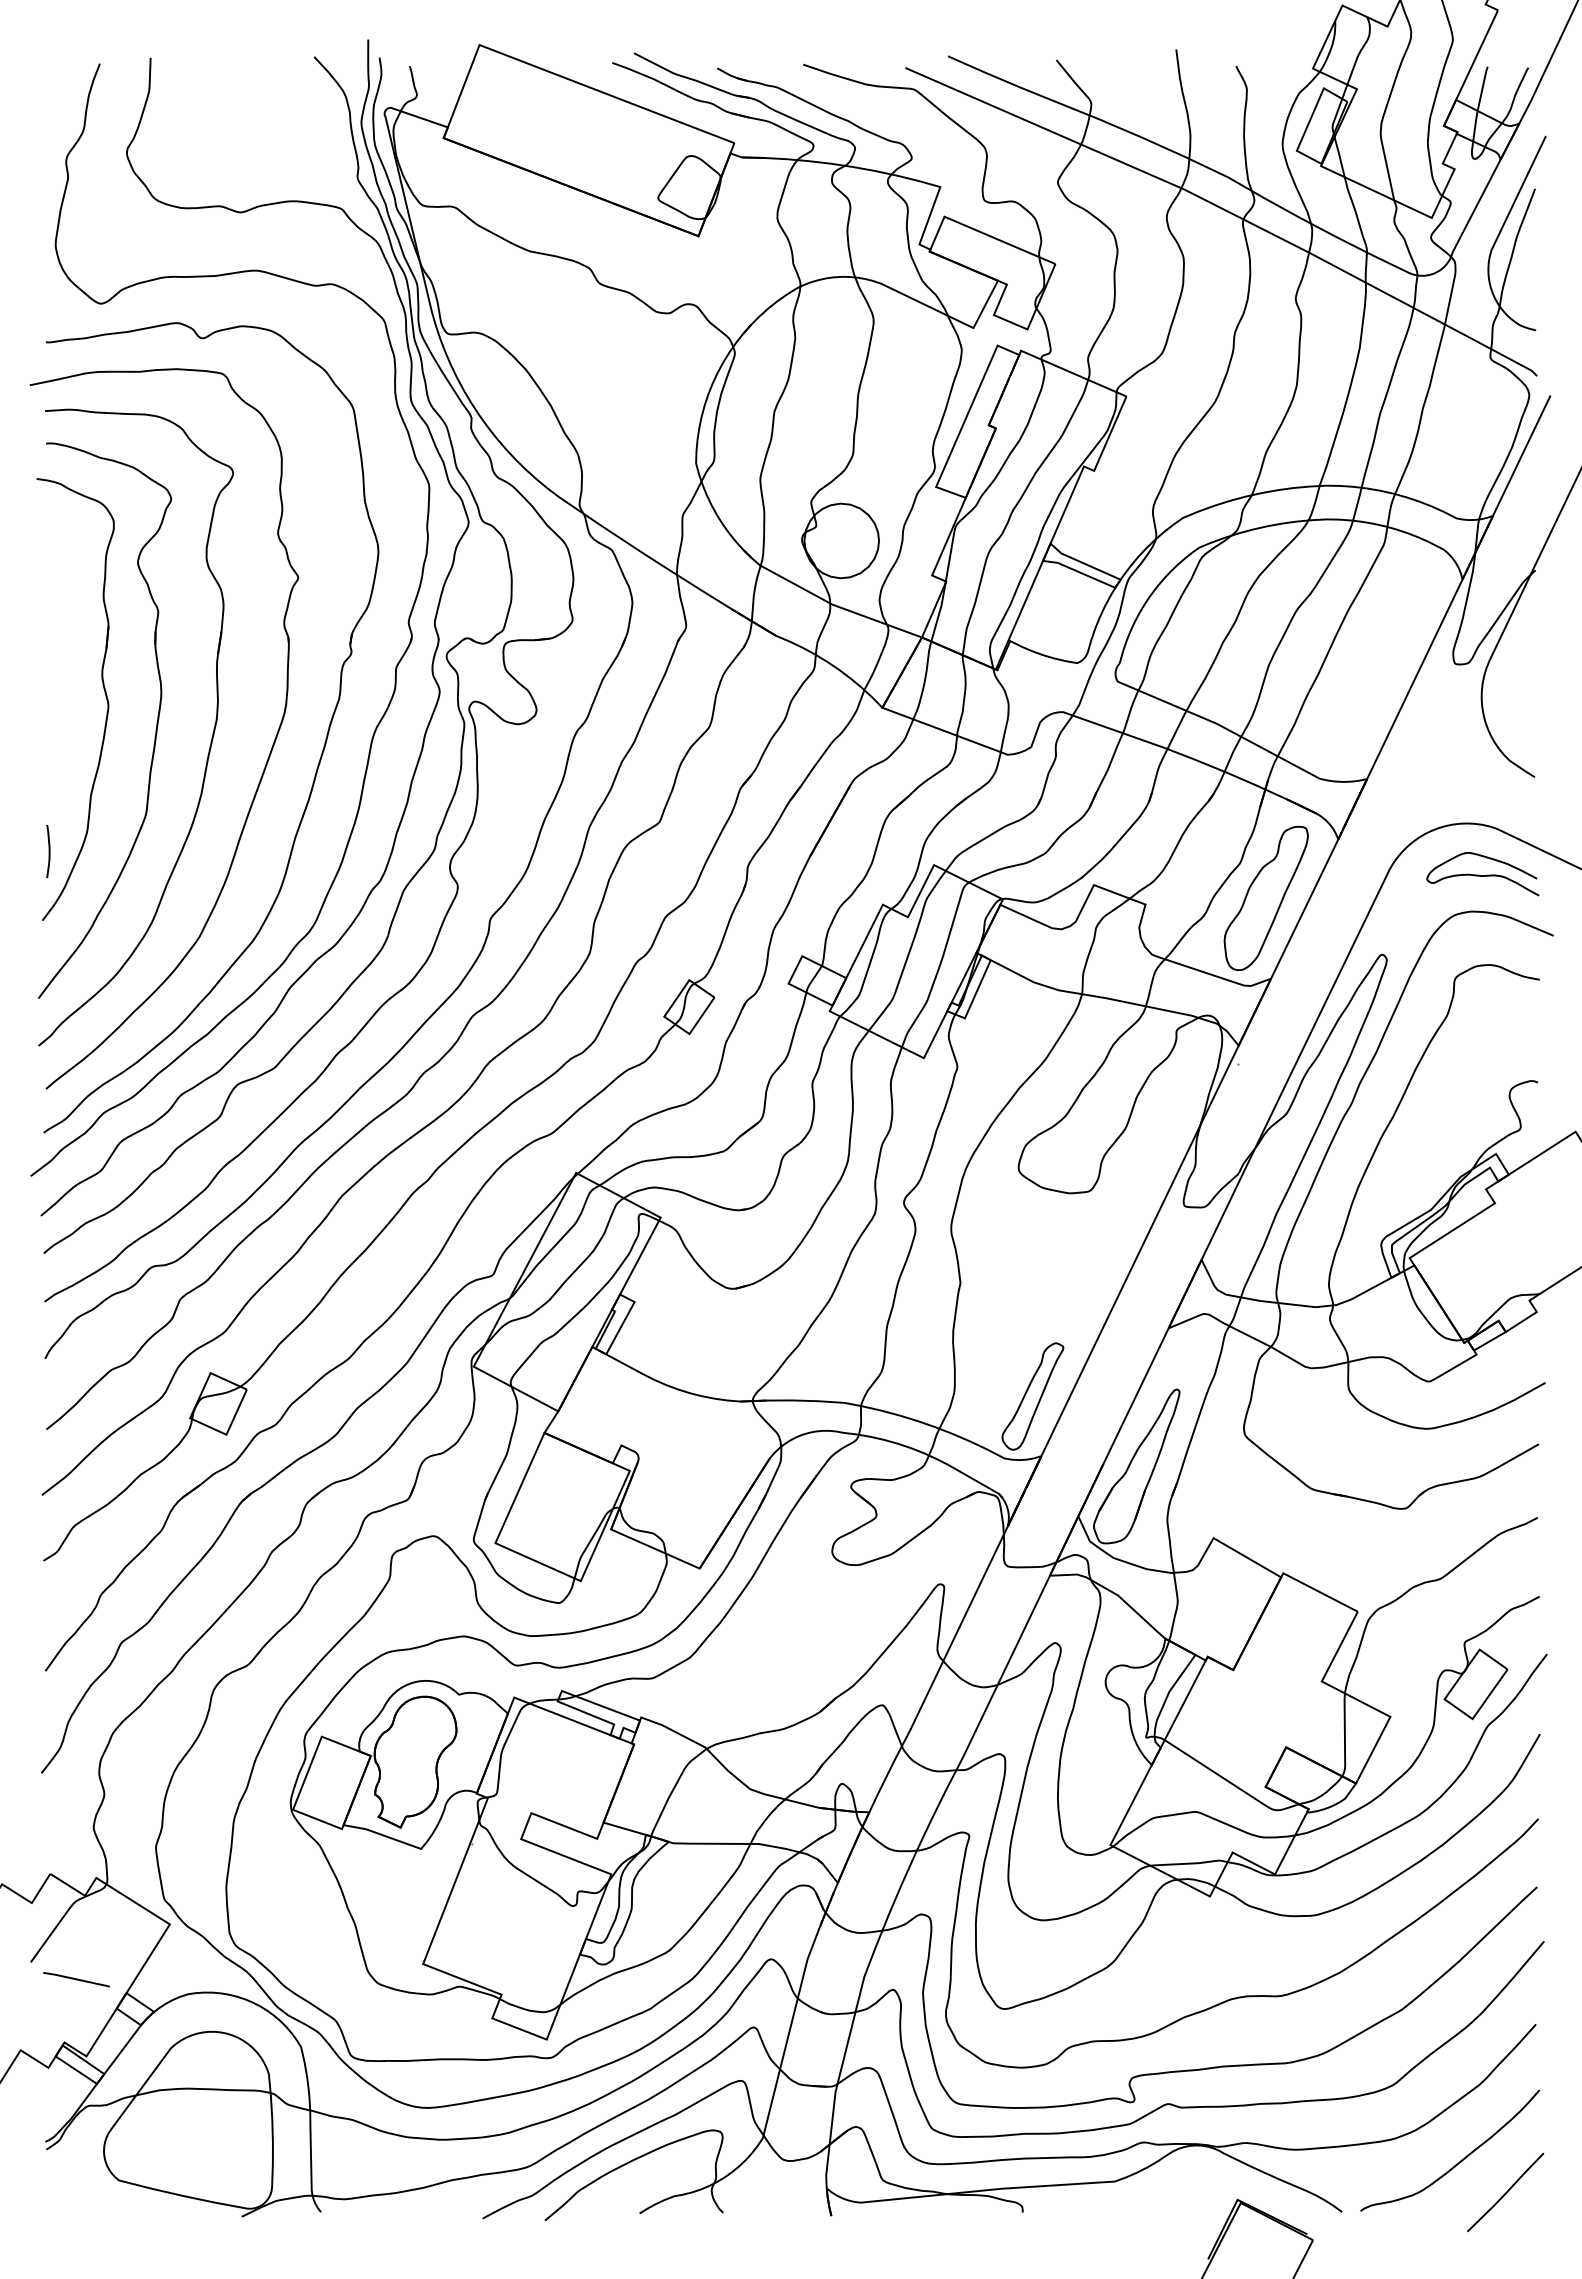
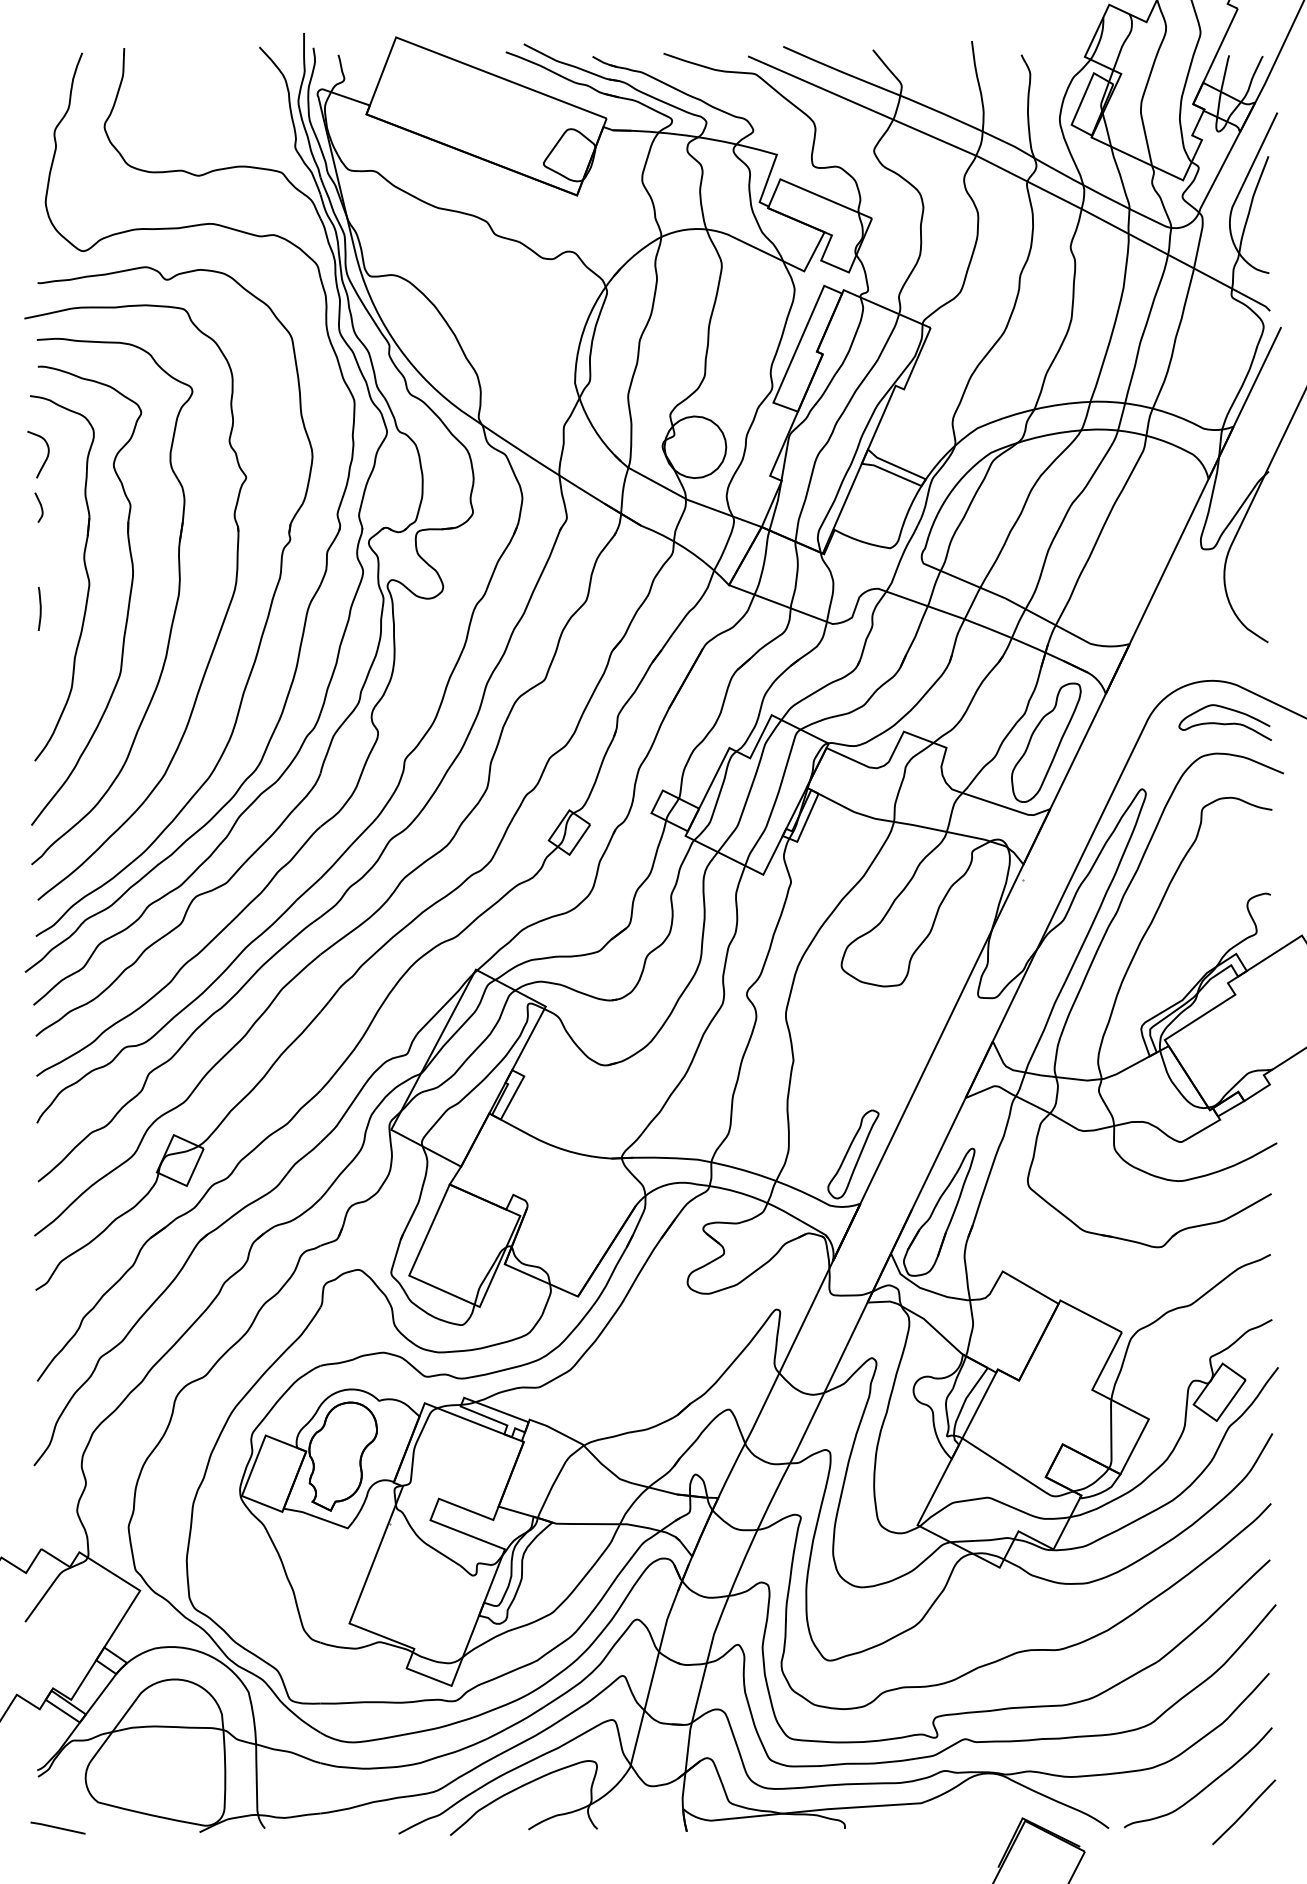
curve: (56, 553) -> (46, 457), added
curve: (49, 613) -> (40, 507), added
curve: (48, 851) -> (39, 608), moved
line: (76, 1979) -> (58, 1828), moved

